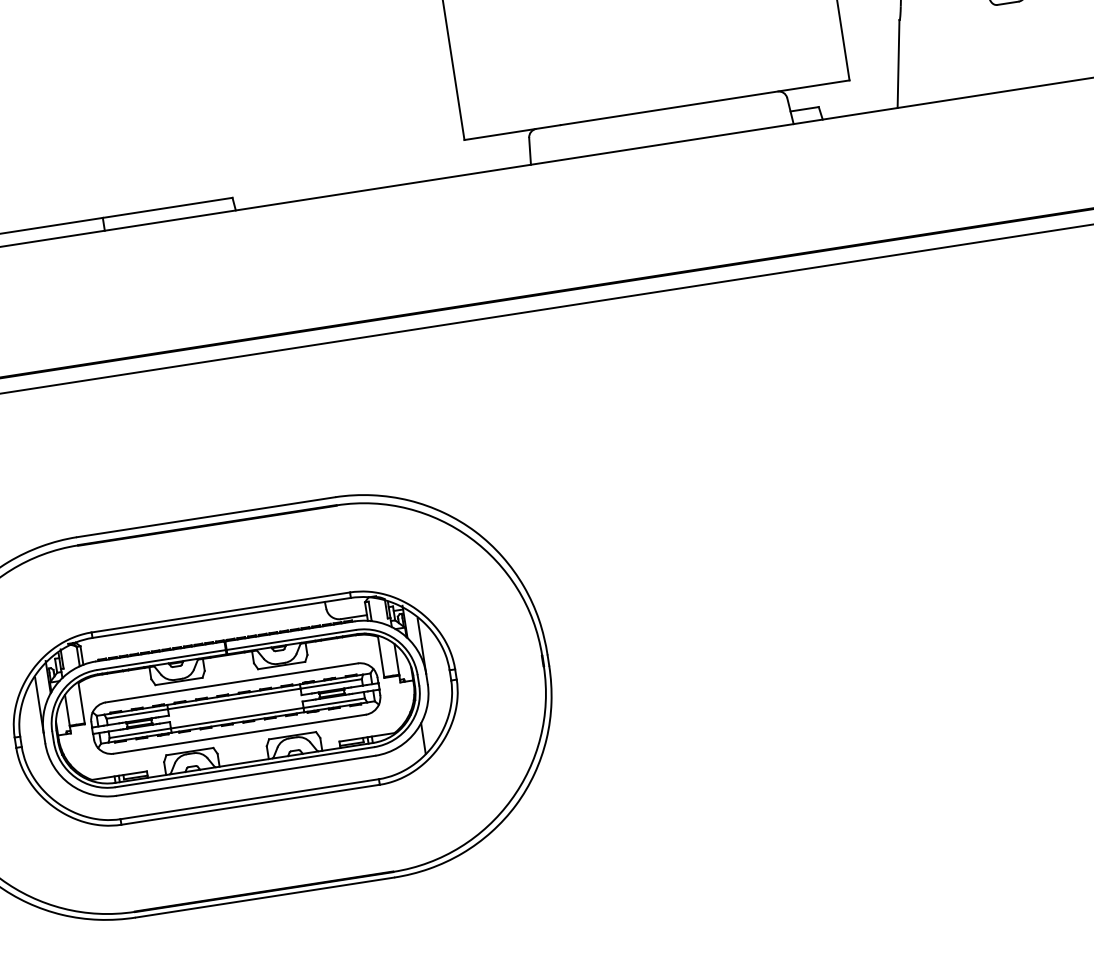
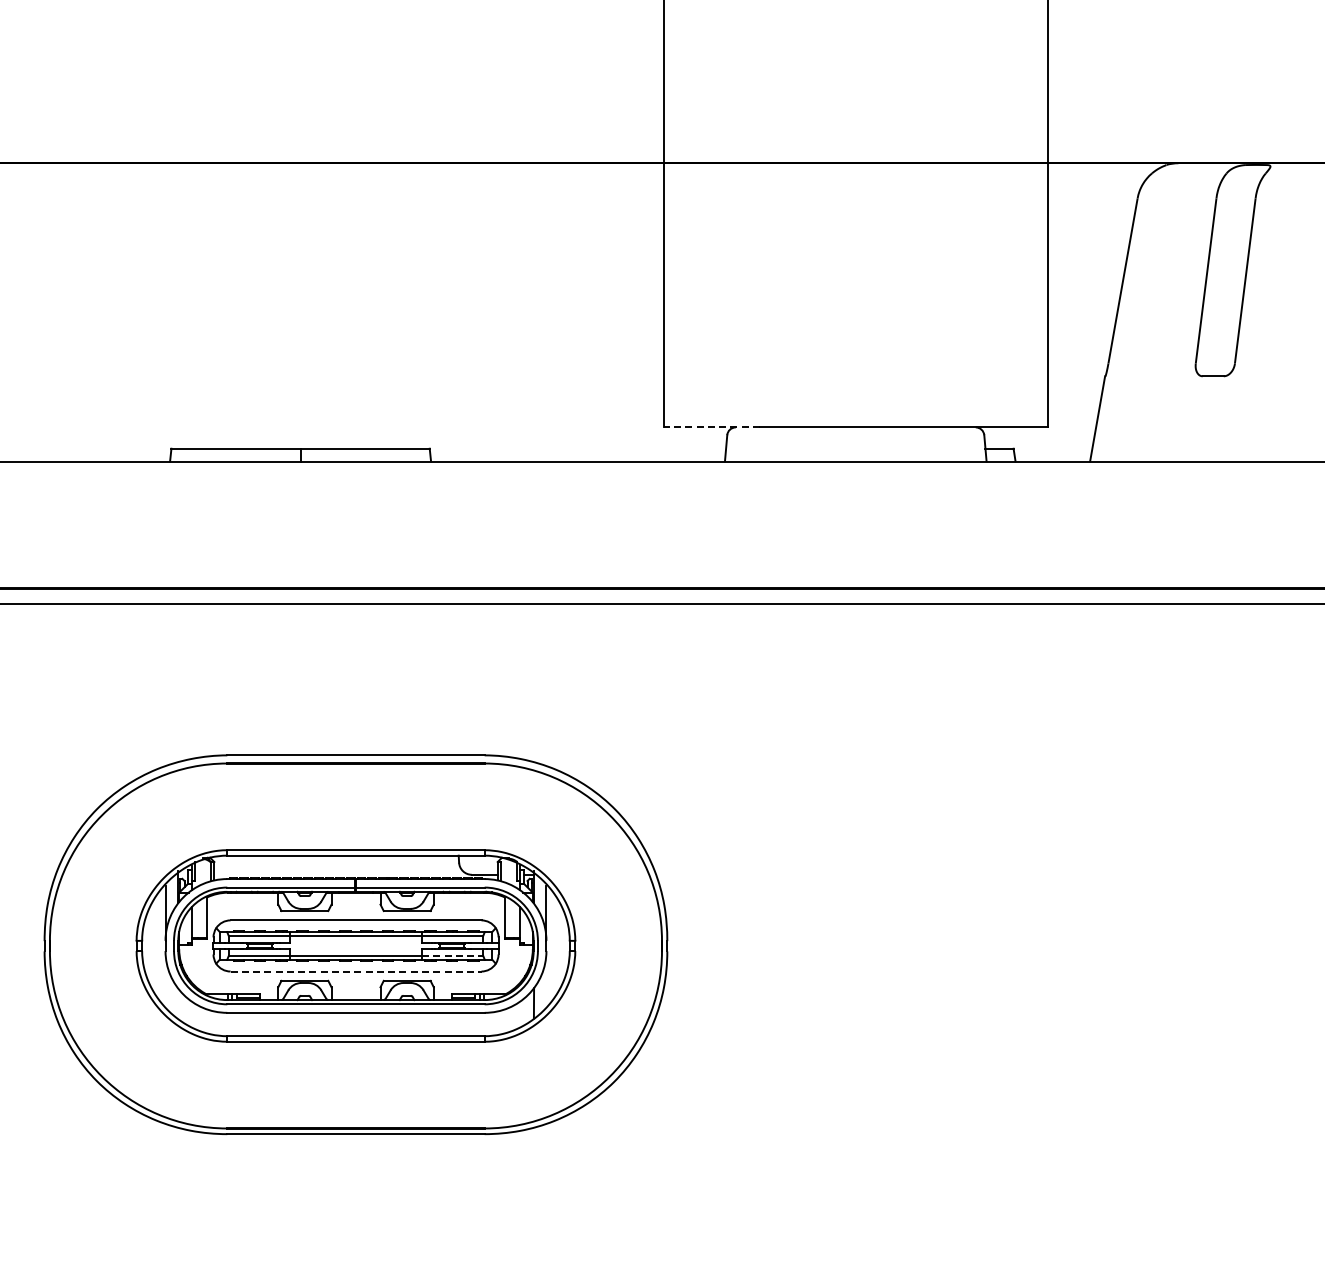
line: (512, 132) -> (711, 427), solid -> dashed
line: (334, 703) -> (452, 955), solid -> dashed
line: (240, 734) -> (356, 971), solid -> dashed

